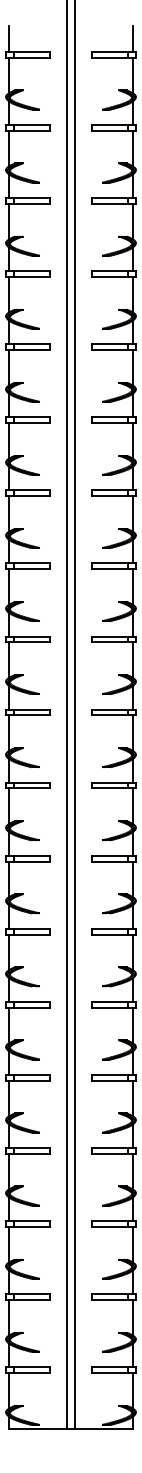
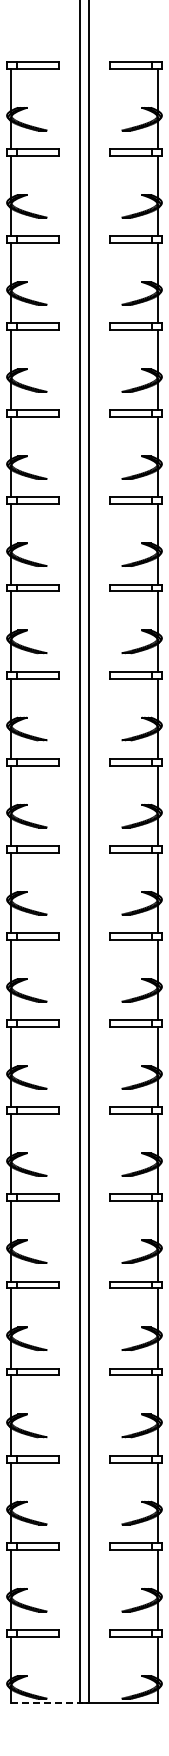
line: (9, 38) -> (11, 45), removed
line: (132, 38) -> (157, 45), removed
line: (39, 1428) -> (46, 1703), solid -> dashed

